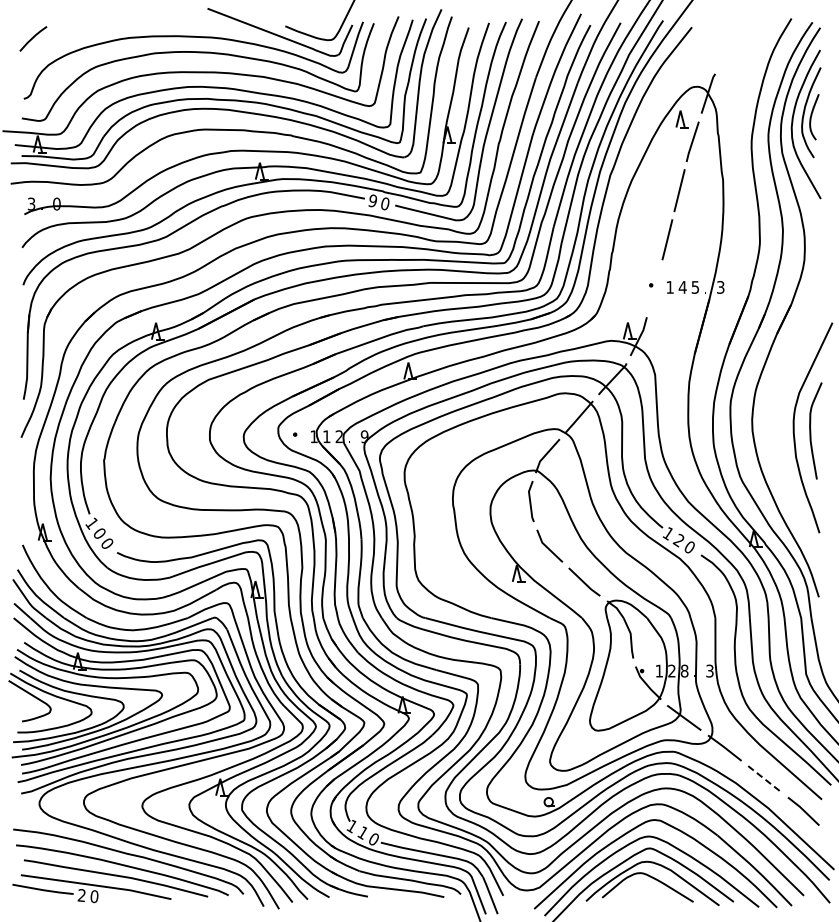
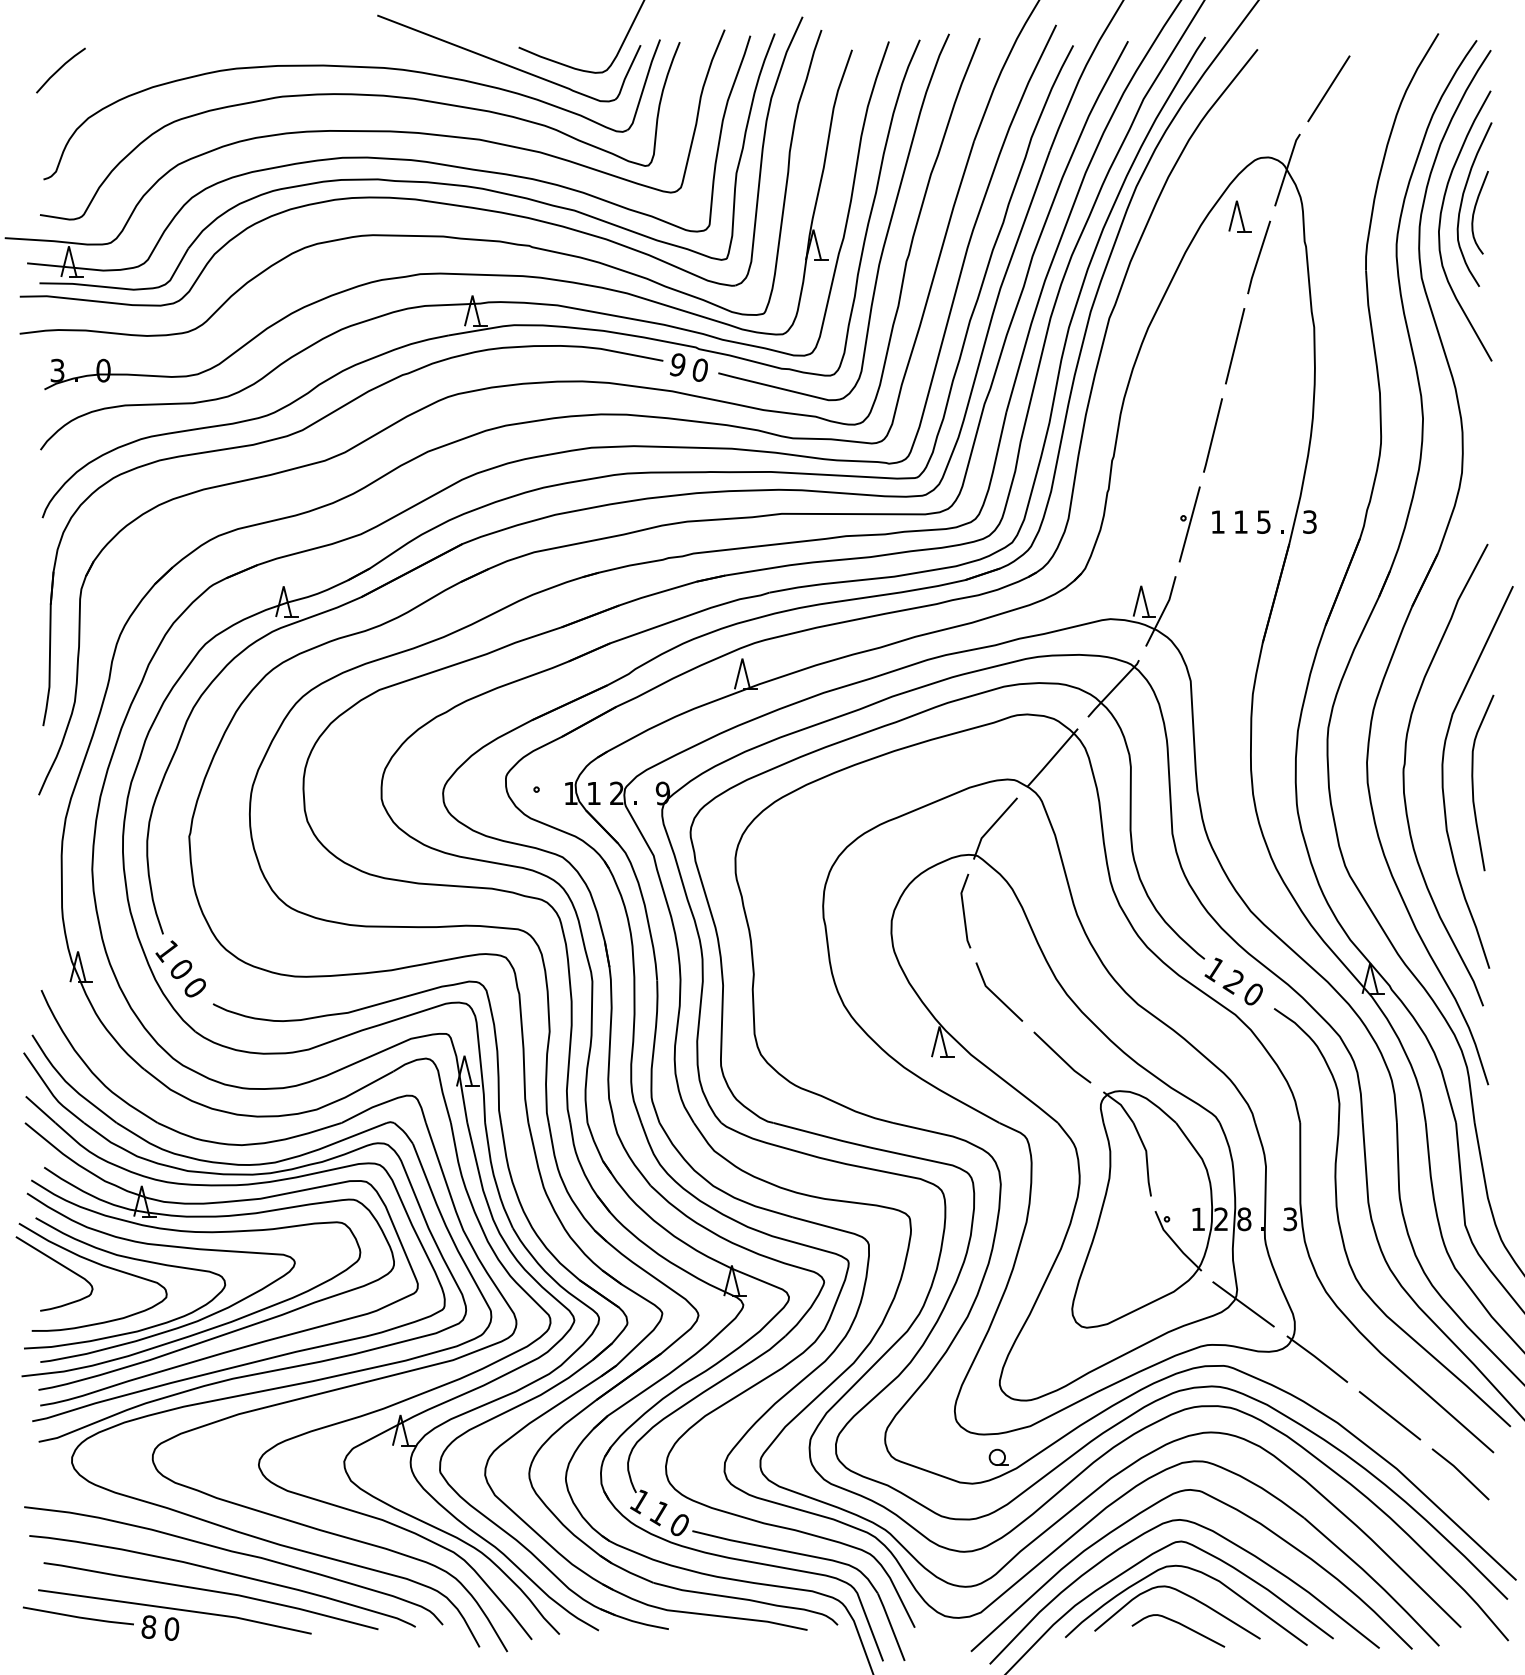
line: (730, 48) -> (1327, 87), added
text: (682, 287) -> (1240, 522), 4 -> 1
line: (654, 288) -> (1189, 524), added
curve: (773, 426) -> (1405, 774), added
line: (765, 779) -> (1391, 1416), dashed -> solid
text: (81, 895) -> (148, 1627), 2 -> 8
curve: (650, 895) -> (1182, 1627), added

